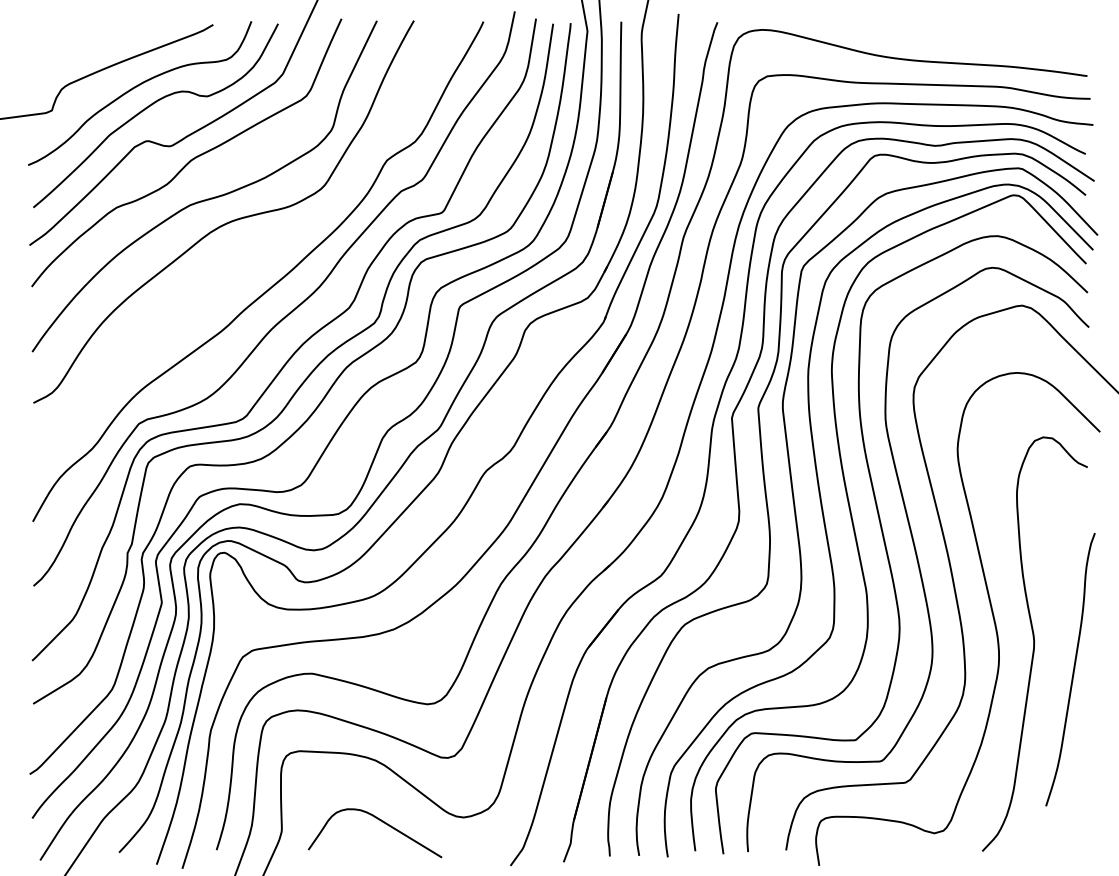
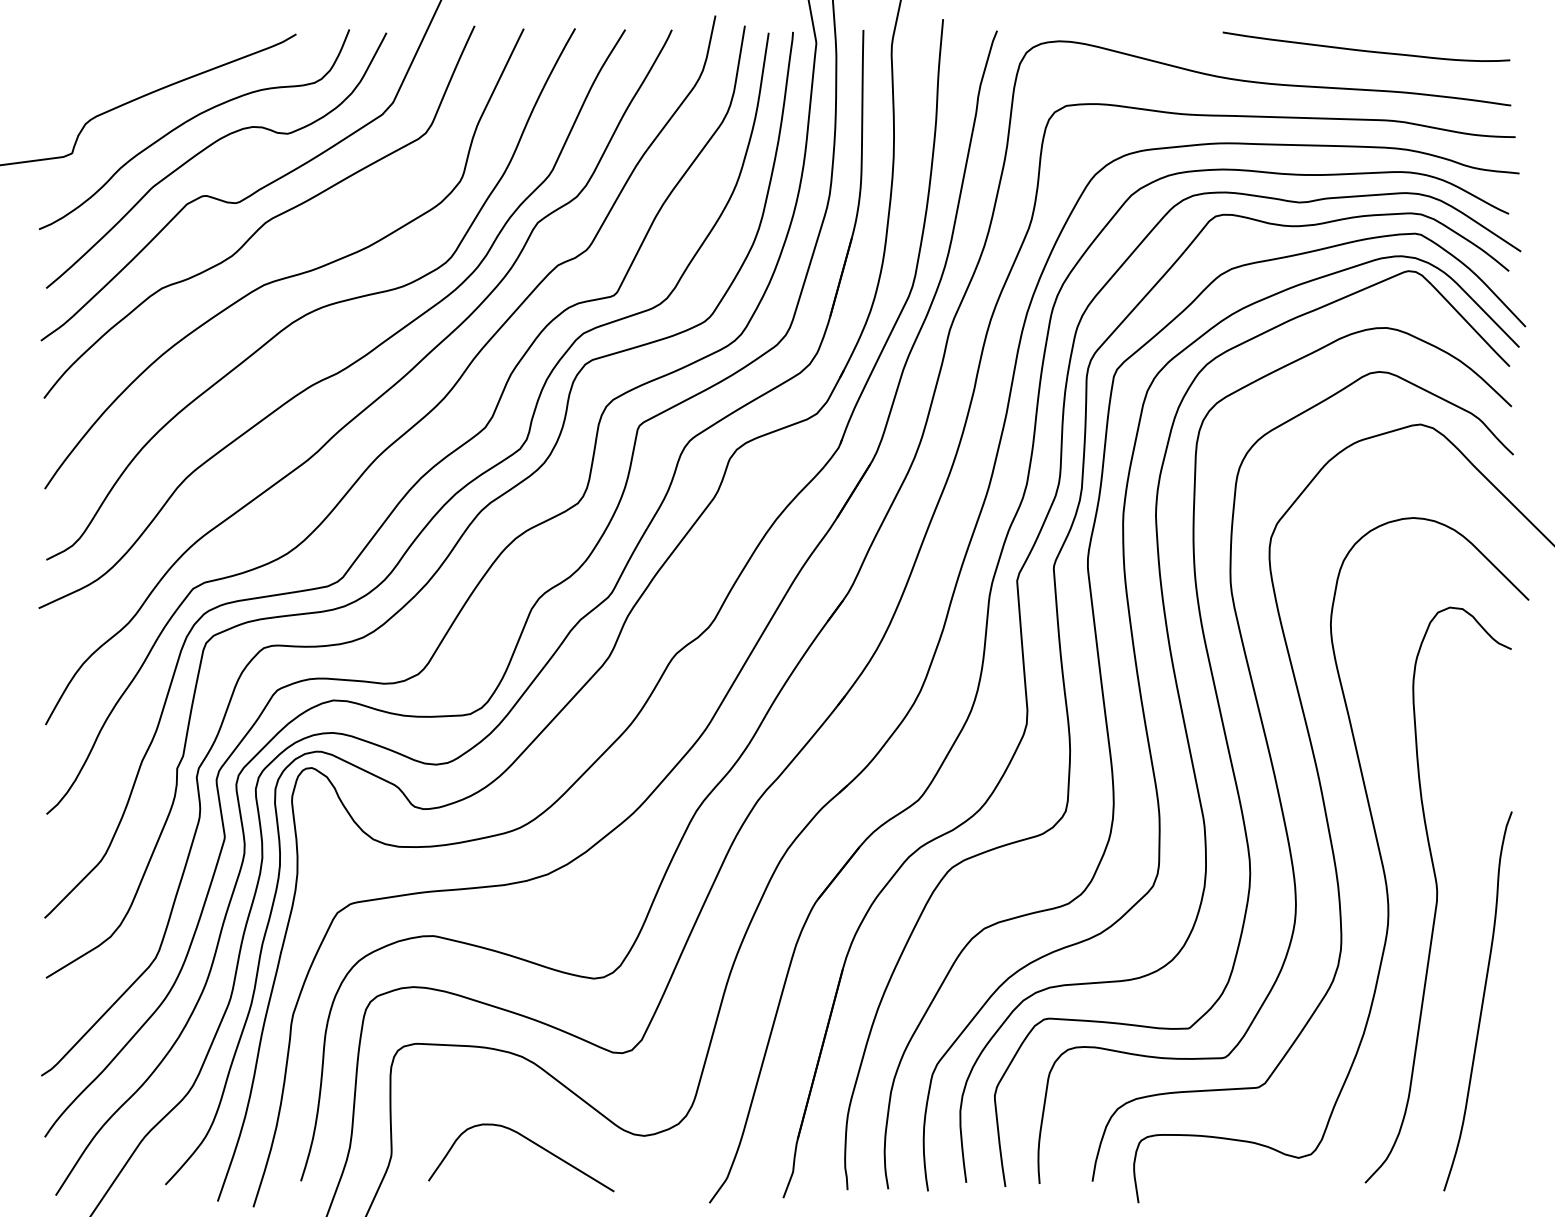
curve: (981, 35) -> (1363, 49), added
curve: (258, 257) -> (359, 357), added
curve: (1072, 671) -> (1480, 1003), moved

